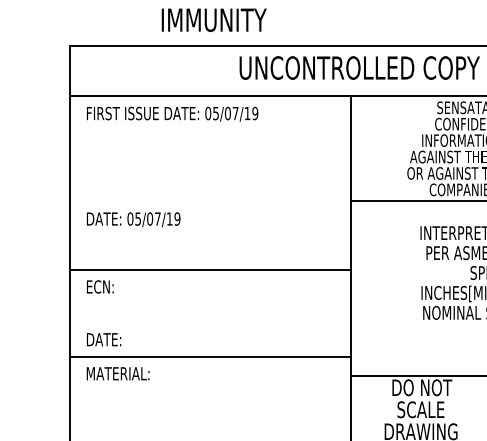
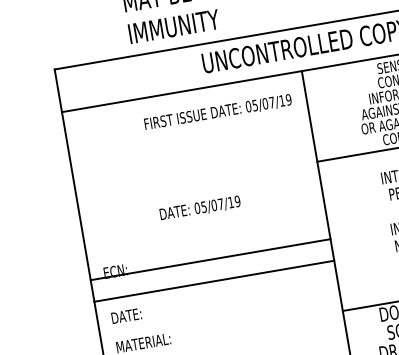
text: (172, 166) -> (225, 157), moved
line: (210, 269) -> (210, 259), moved
line: (210, 357) -> (214, 281), moved

